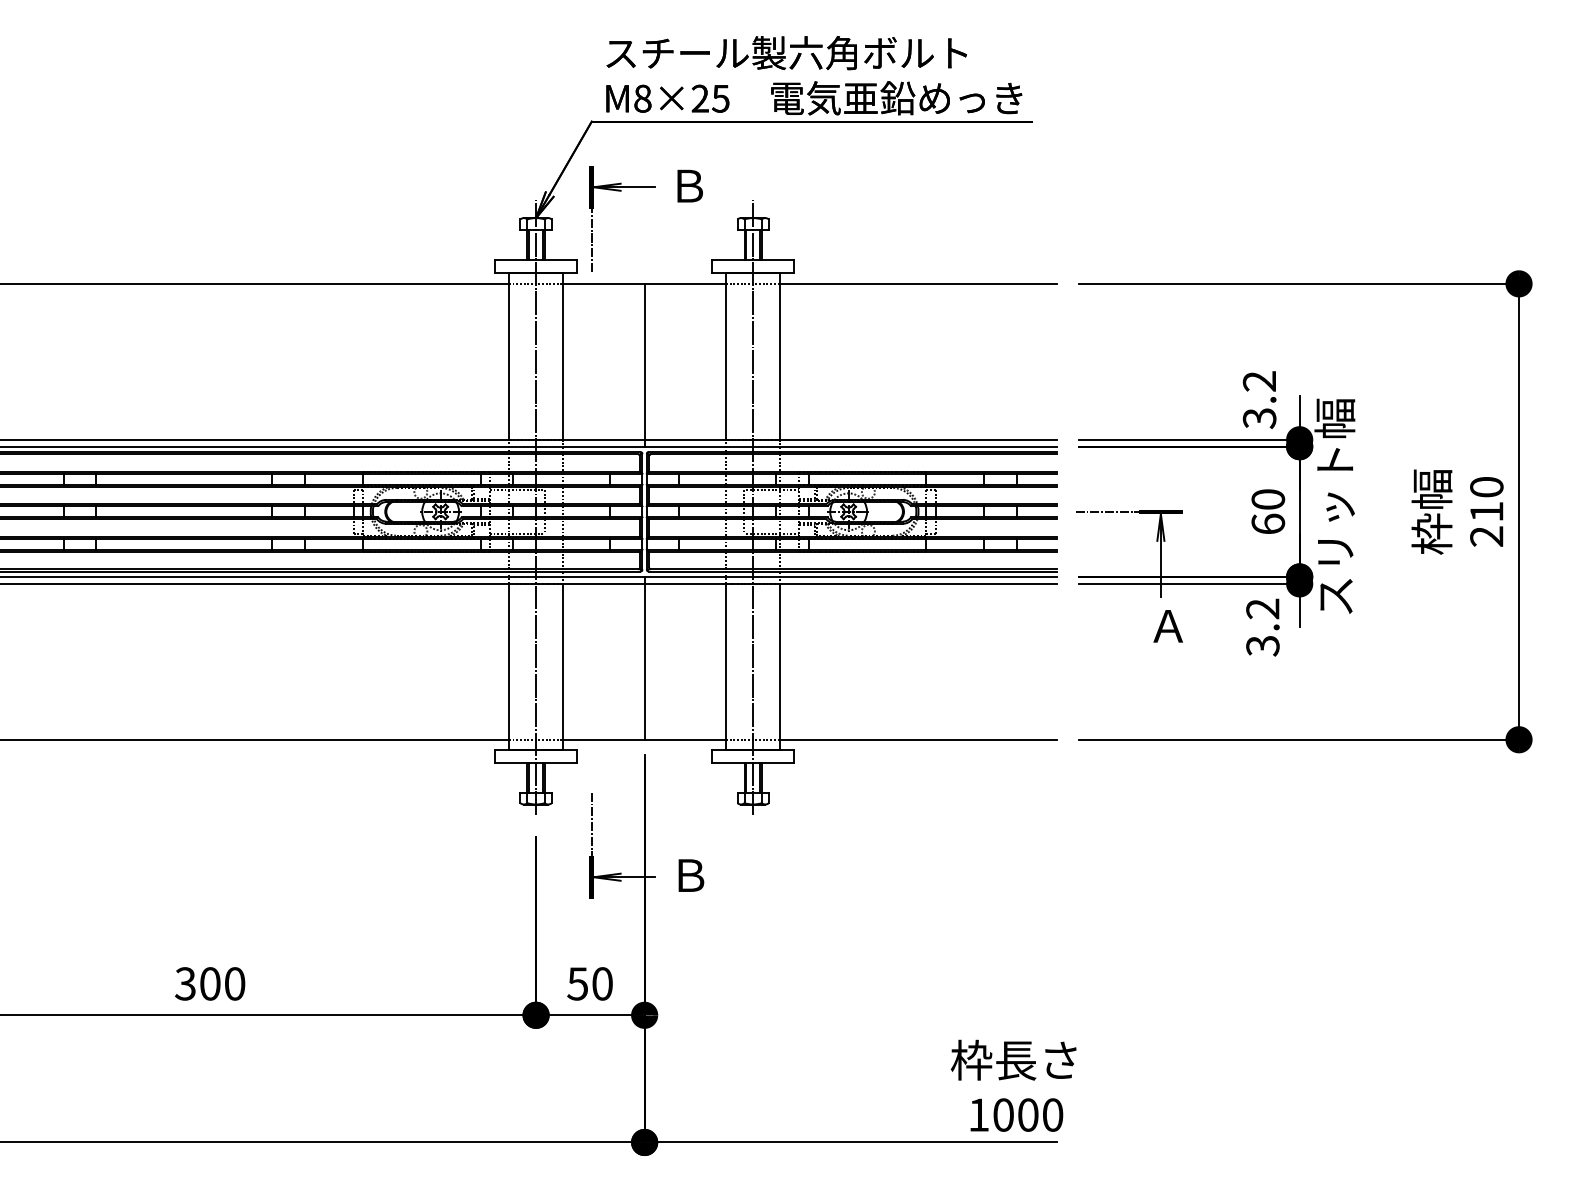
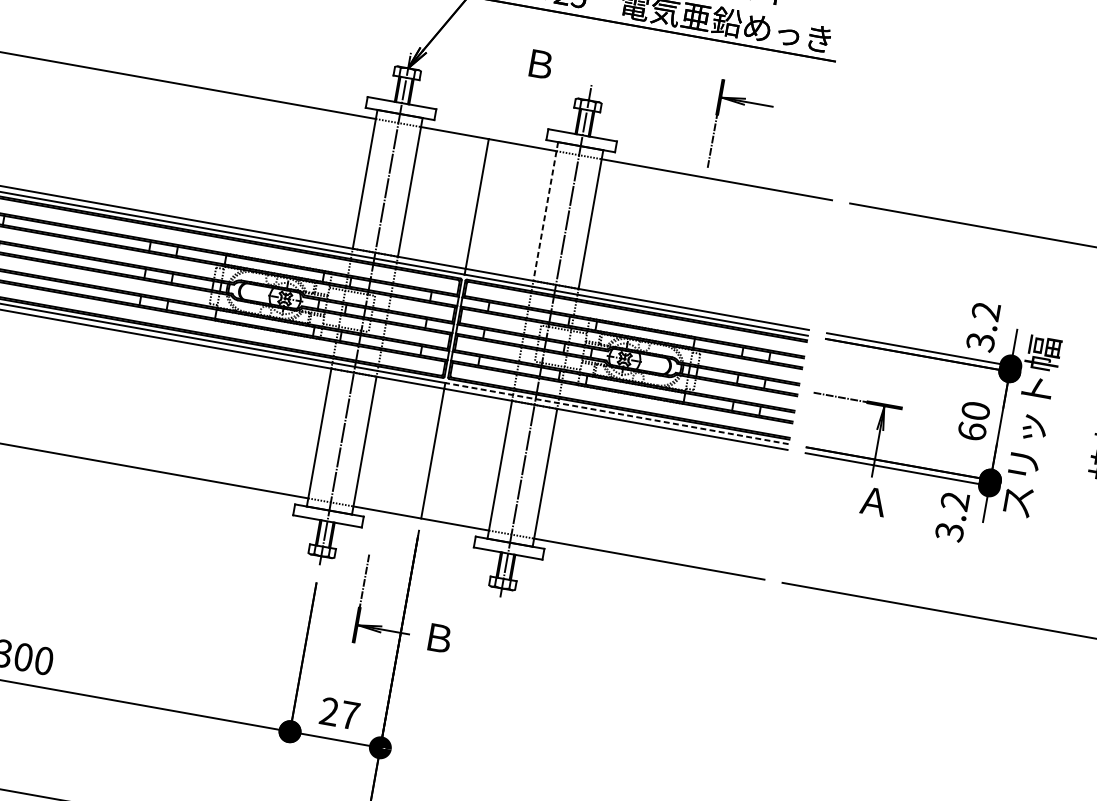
part: (621, 191) -> (744, 105), moved
line: (726, 356) -> (546, 211), solid -> dashed
line: (850, 576) -> (616, 413), solid -> dashed
text: (589, 983) -> (339, 713), 50 -> 27

